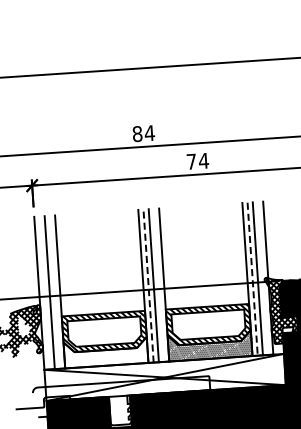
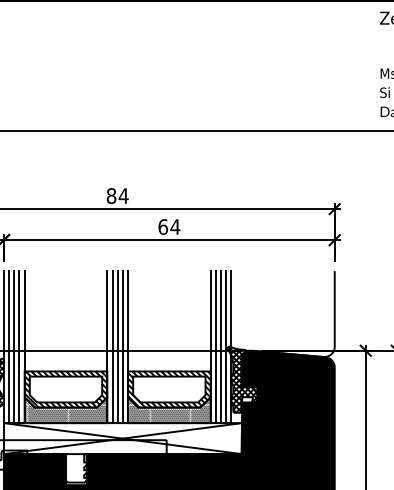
text: (191, 161) -> (163, 226), 74 -> 64
line: (263, 278) -> (226, 347), added
line: (252, 279) -> (215, 347), dashed -> solid
line: (158, 285) -> (122, 347), added
line: (148, 286) -> (112, 347), dashed -> solid
line: (54, 292) -> (19, 347), added
line: (44, 293) -> (9, 347), added
hatch: (105, 353) -> (65, 410), added

